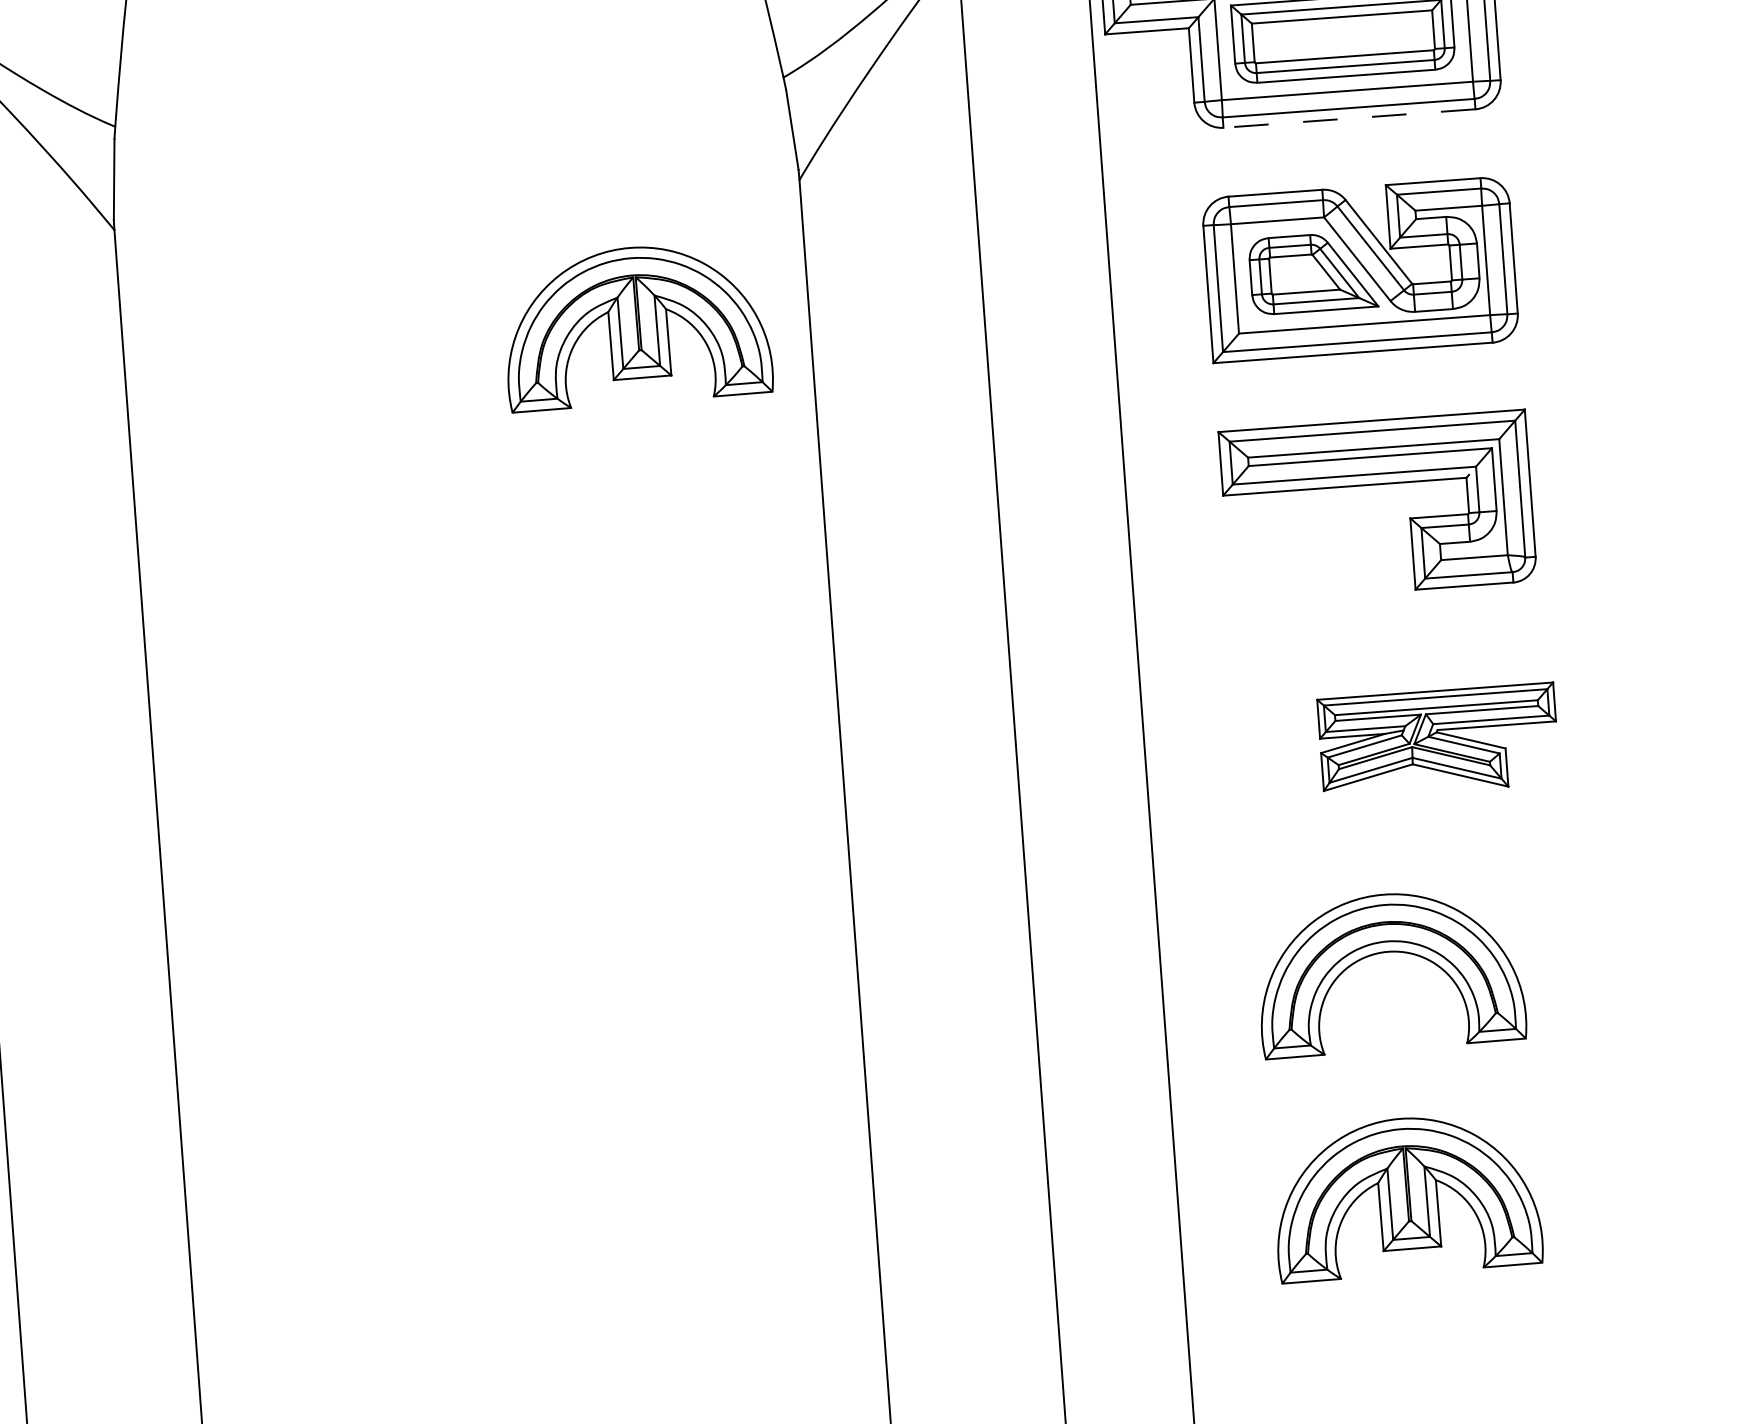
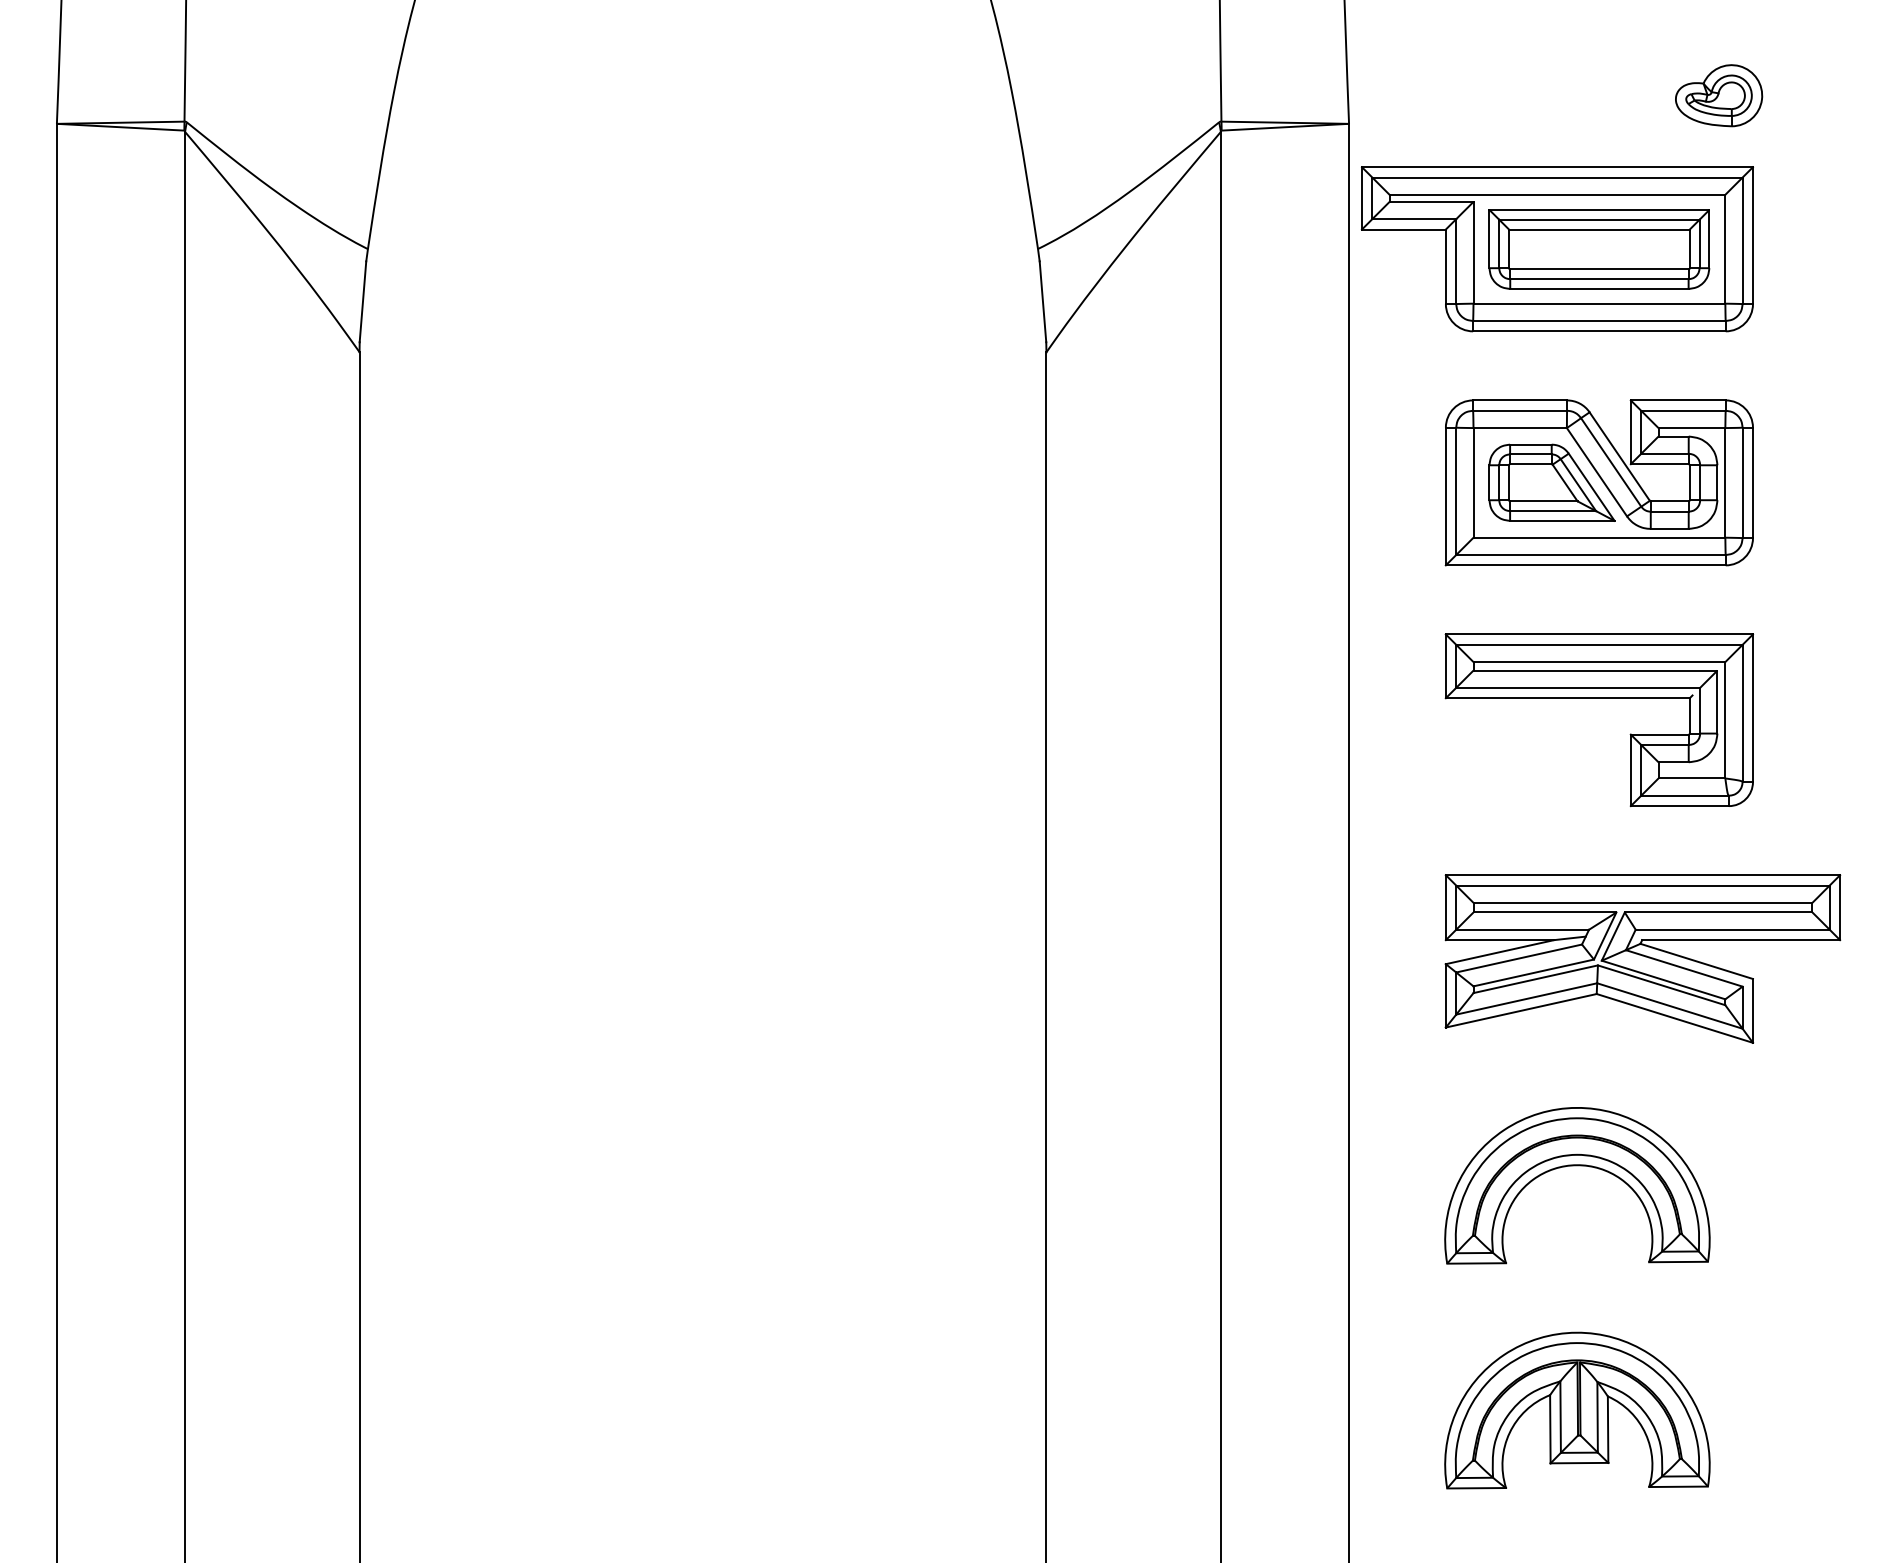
line: (1348, 118) -> (1598, 331), dashed -> solid
part: (636, 325) -> (873, 485), removed
part: (1438, 740) -> (1642, 958), size x1.67

